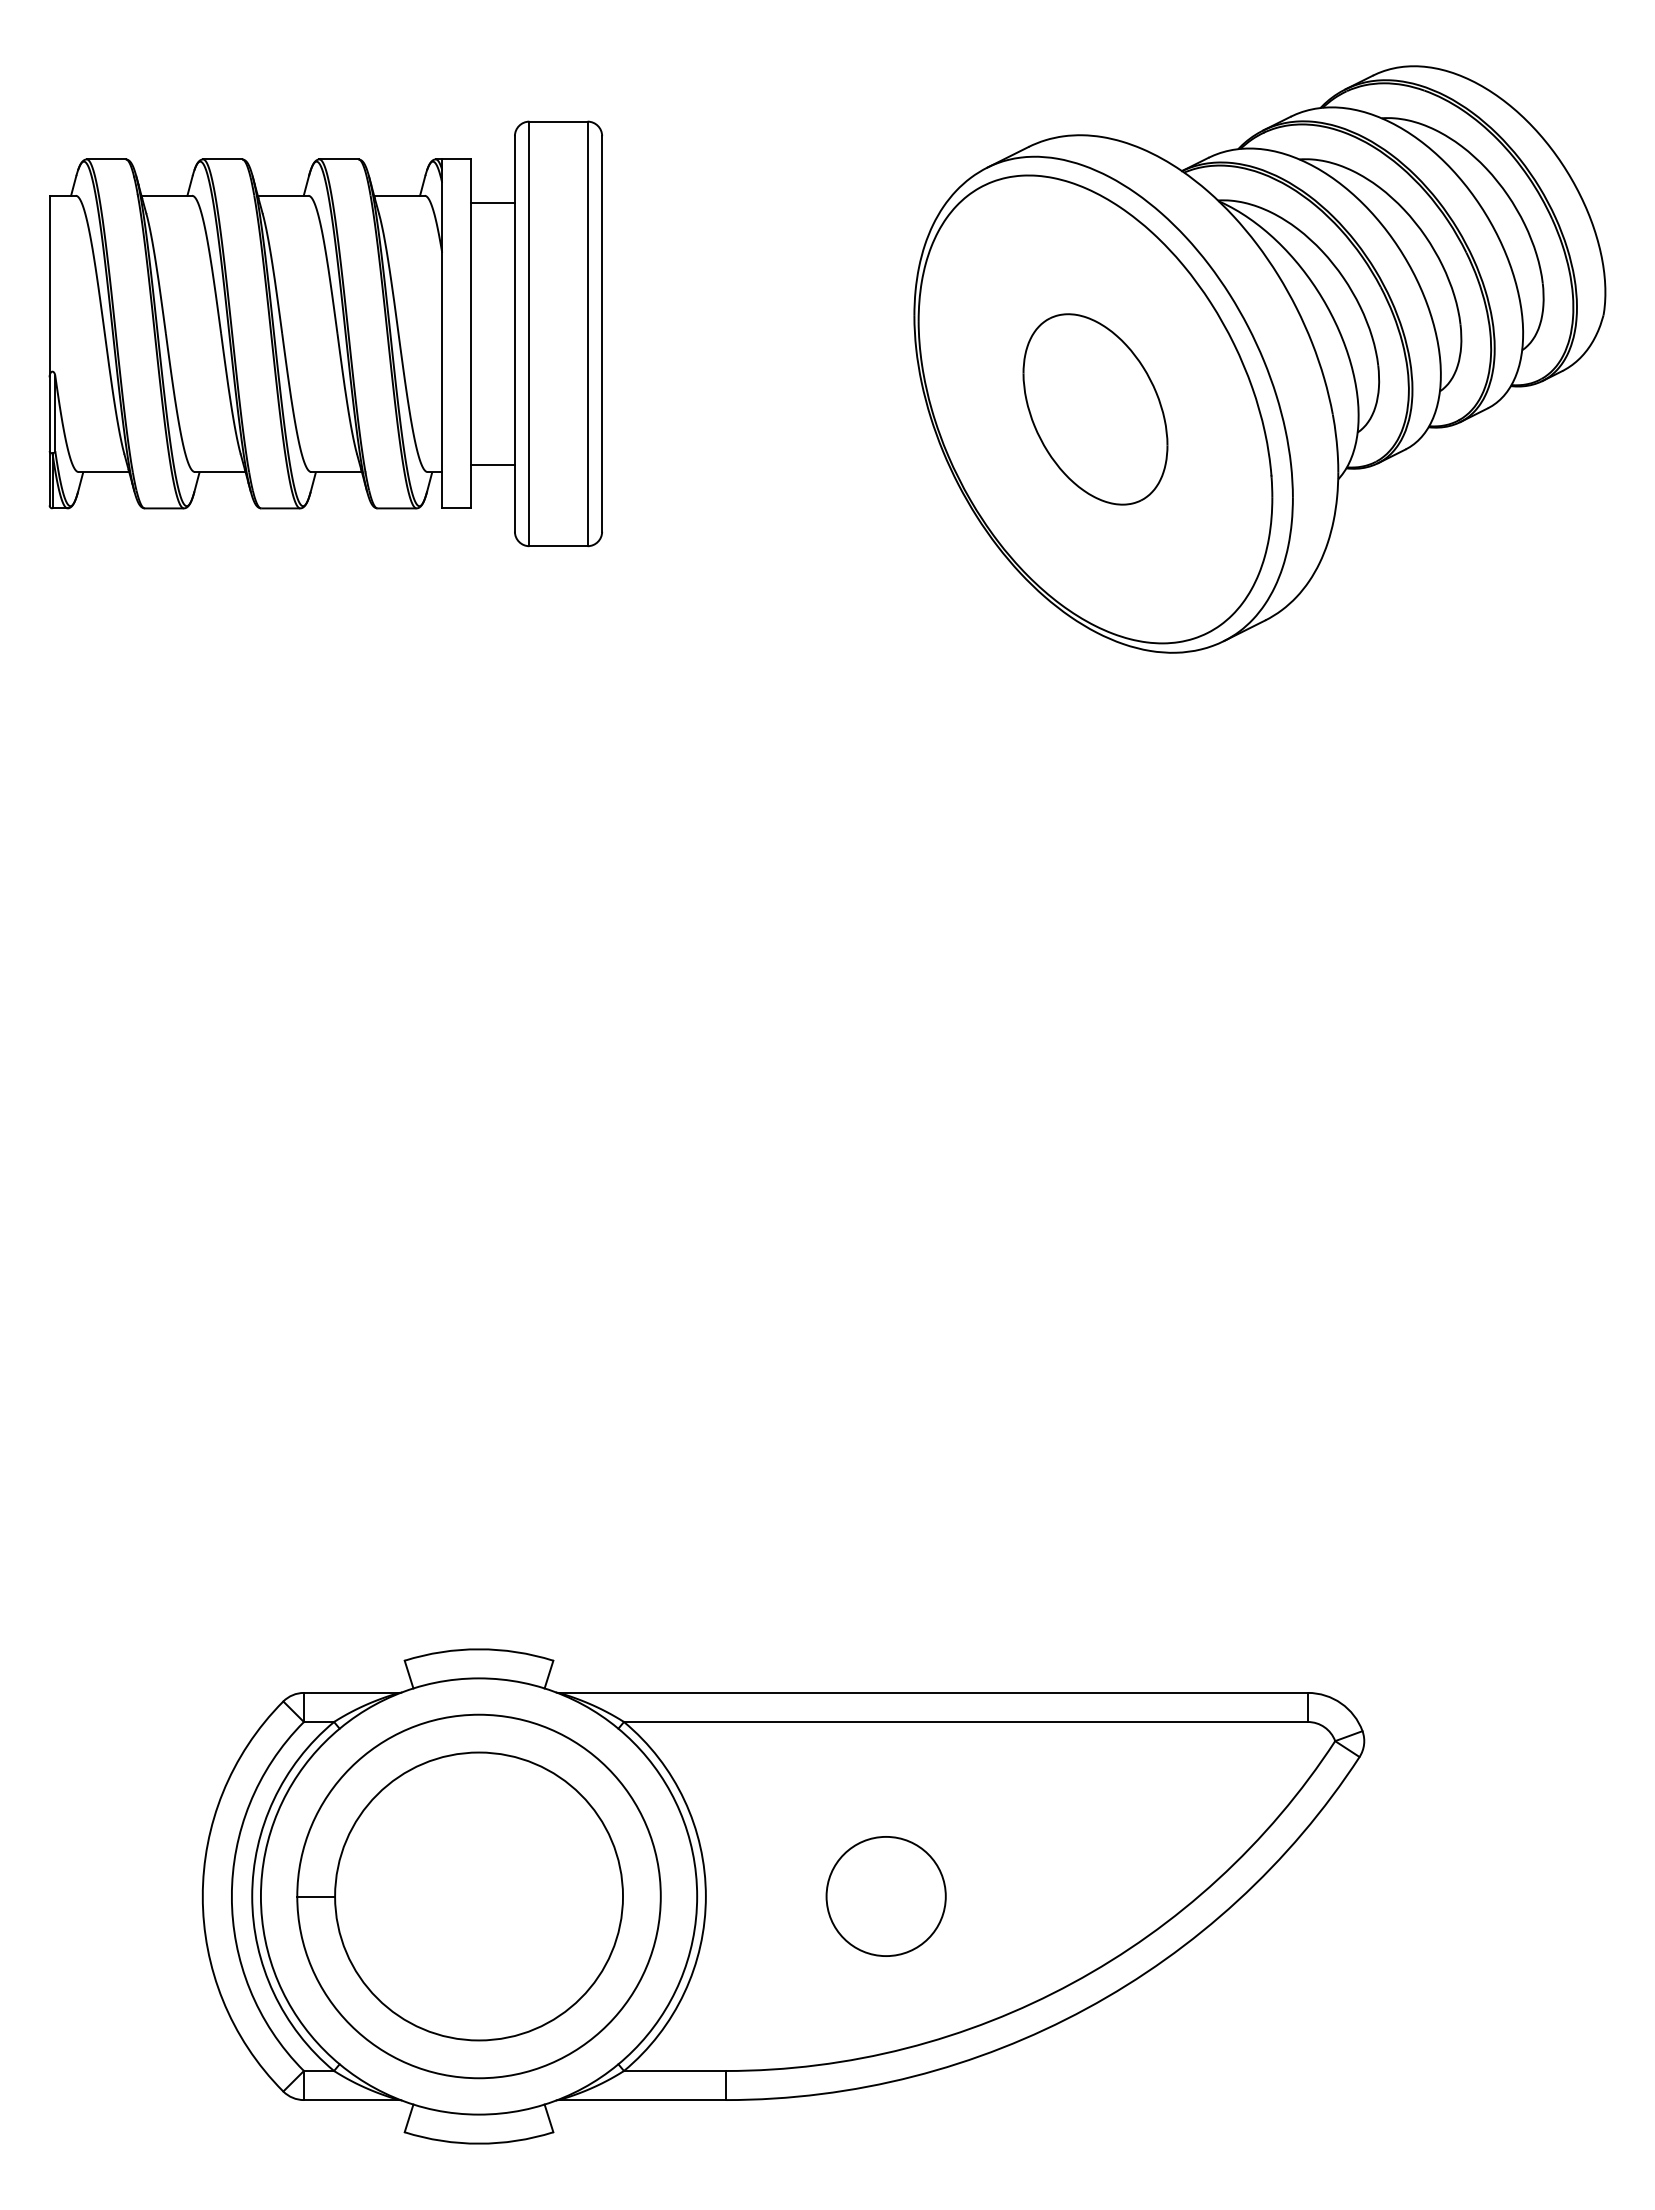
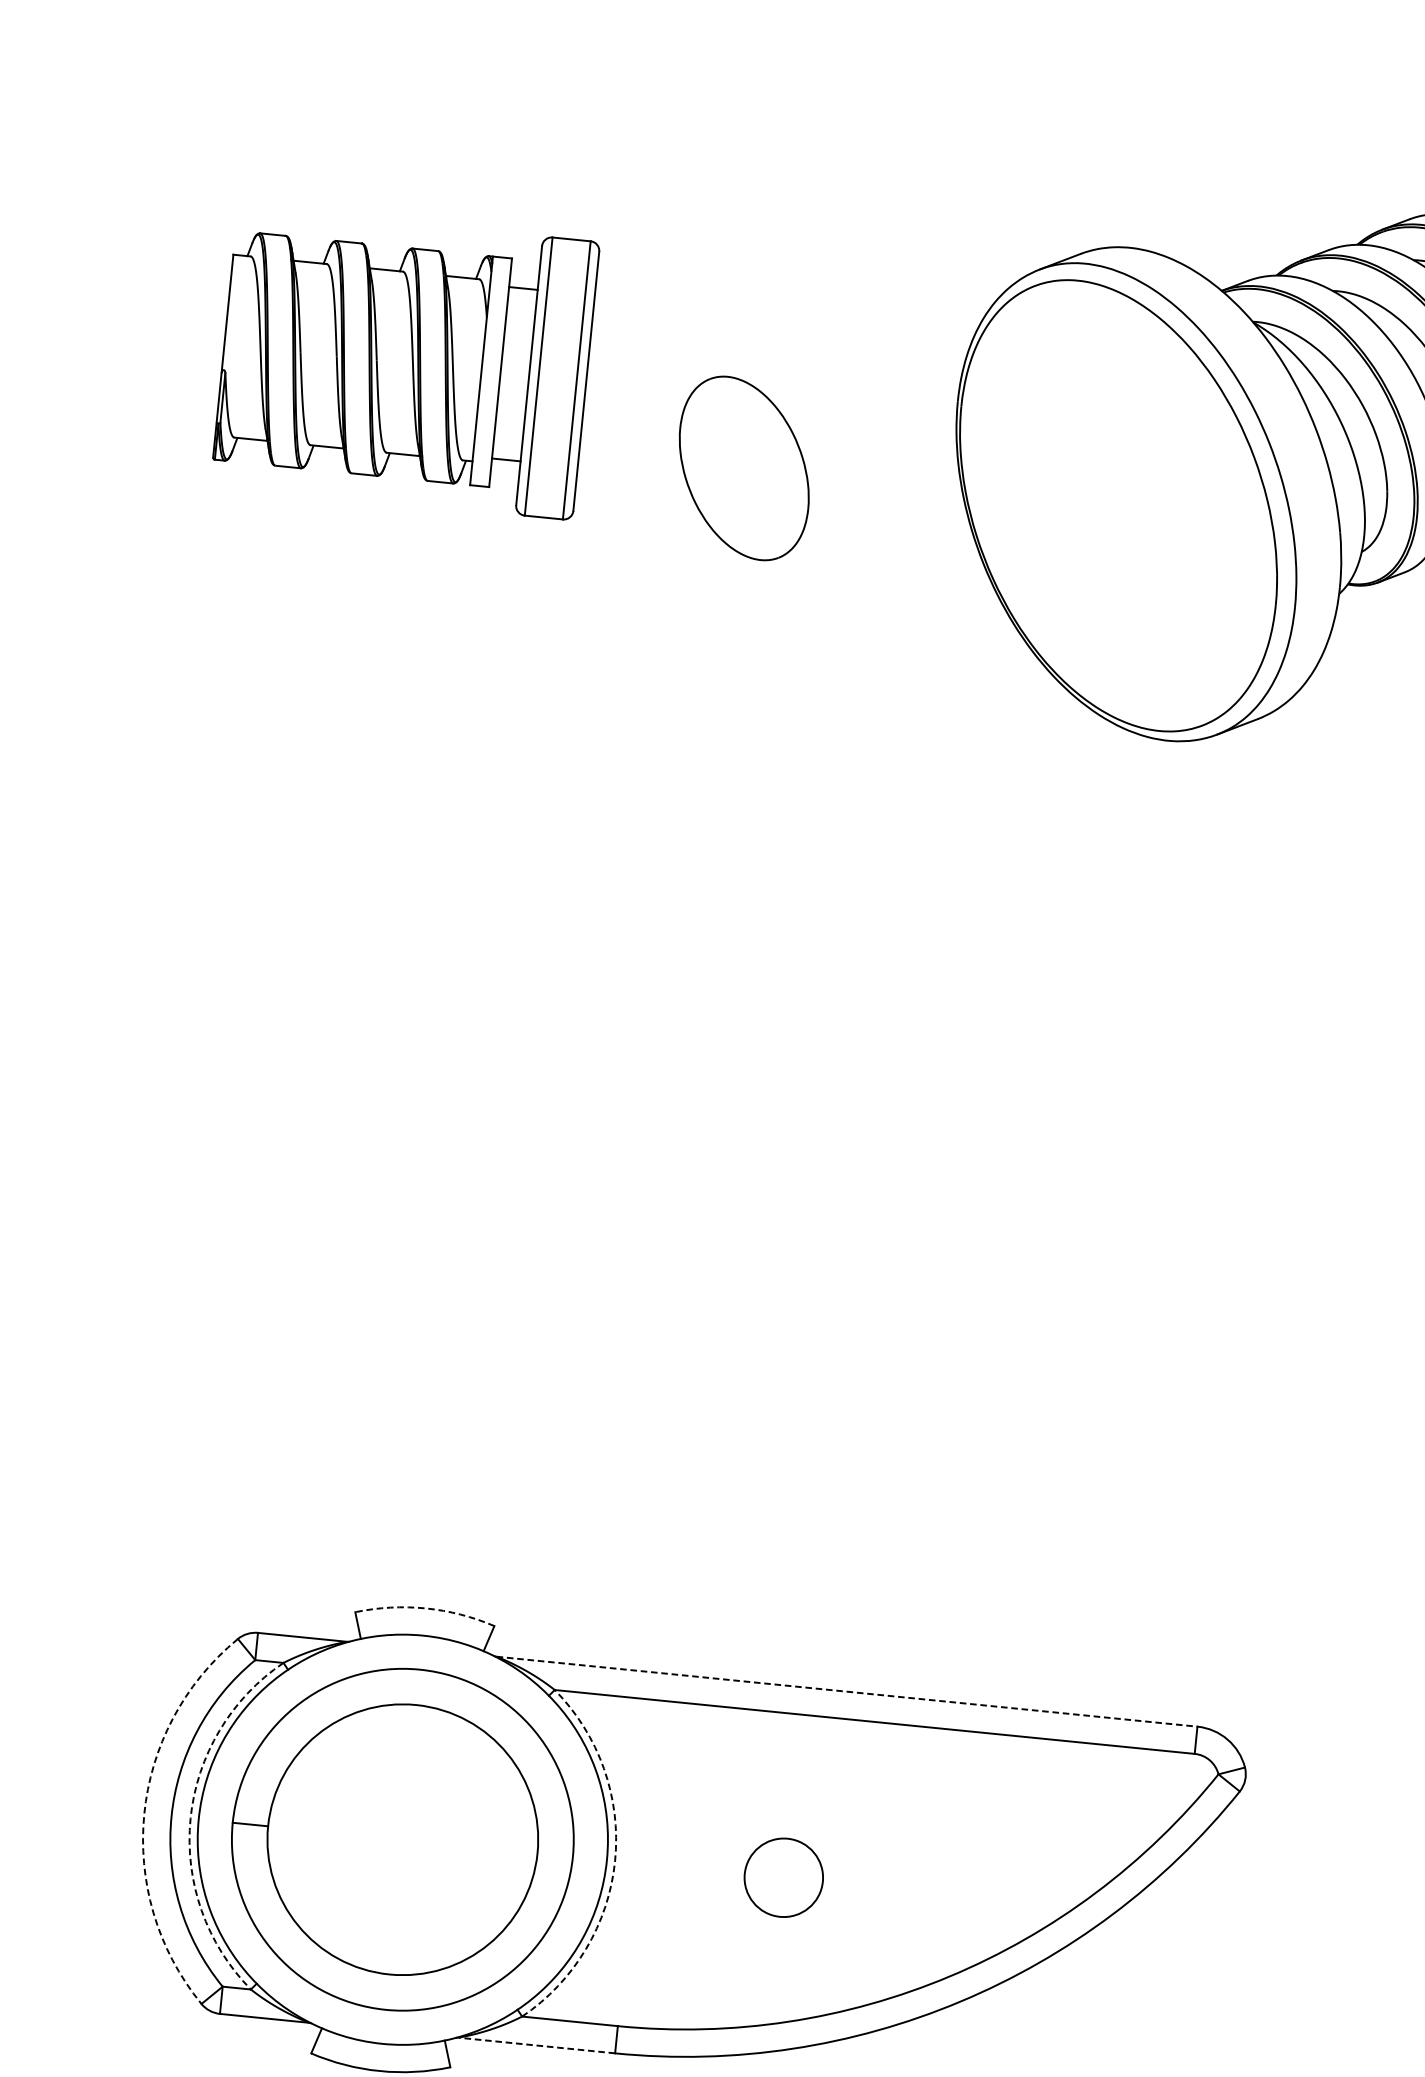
part: (325, 333) -> (405, 362), size x0.7
part: (1095, 409) -> (744, 468), moved
arc: (479, 1649) -> (426, 1608), solid -> dashed
line: (933, 1692) -> (847, 1691), solid -> dashed
arc: (202, 1896) -> (144, 1813), solid -> dashed
arc: (252, 1896) -> (190, 1818), solid -> dashed
arc: (705, 1896) -> (614, 1860), solid -> dashed
circle: (885, 1896) -> (783, 1877), size x0.7
line: (642, 2100) -> (536, 2045), solid -> dashed

